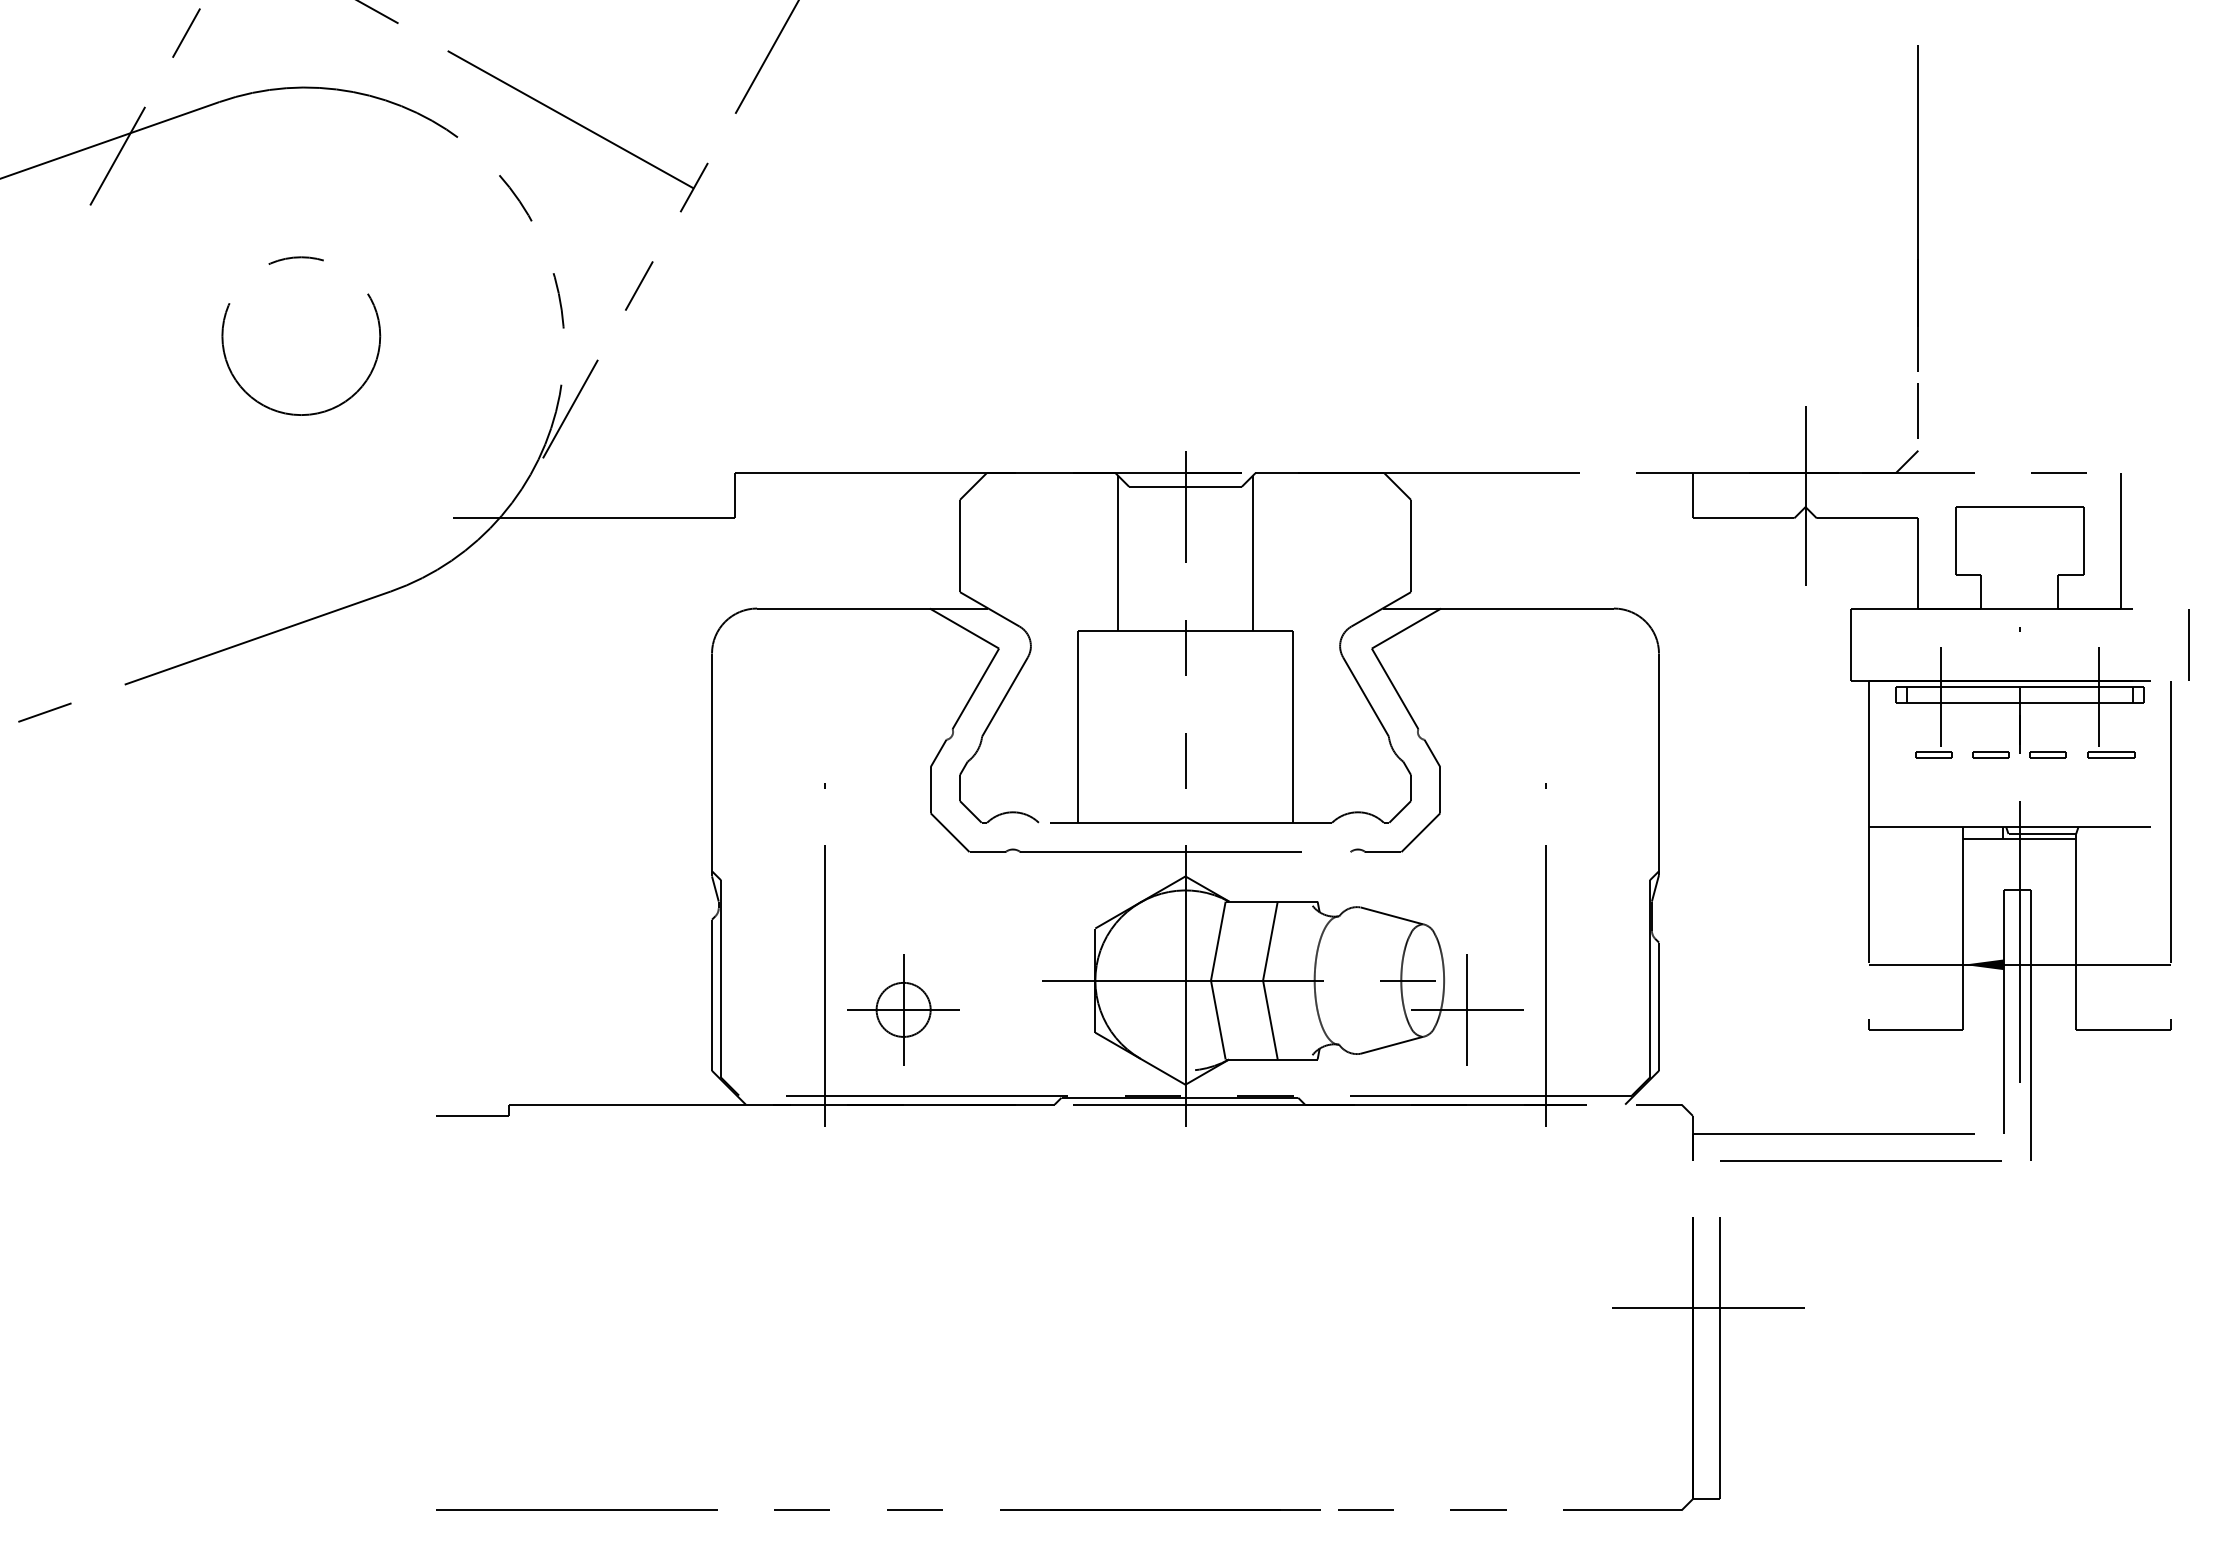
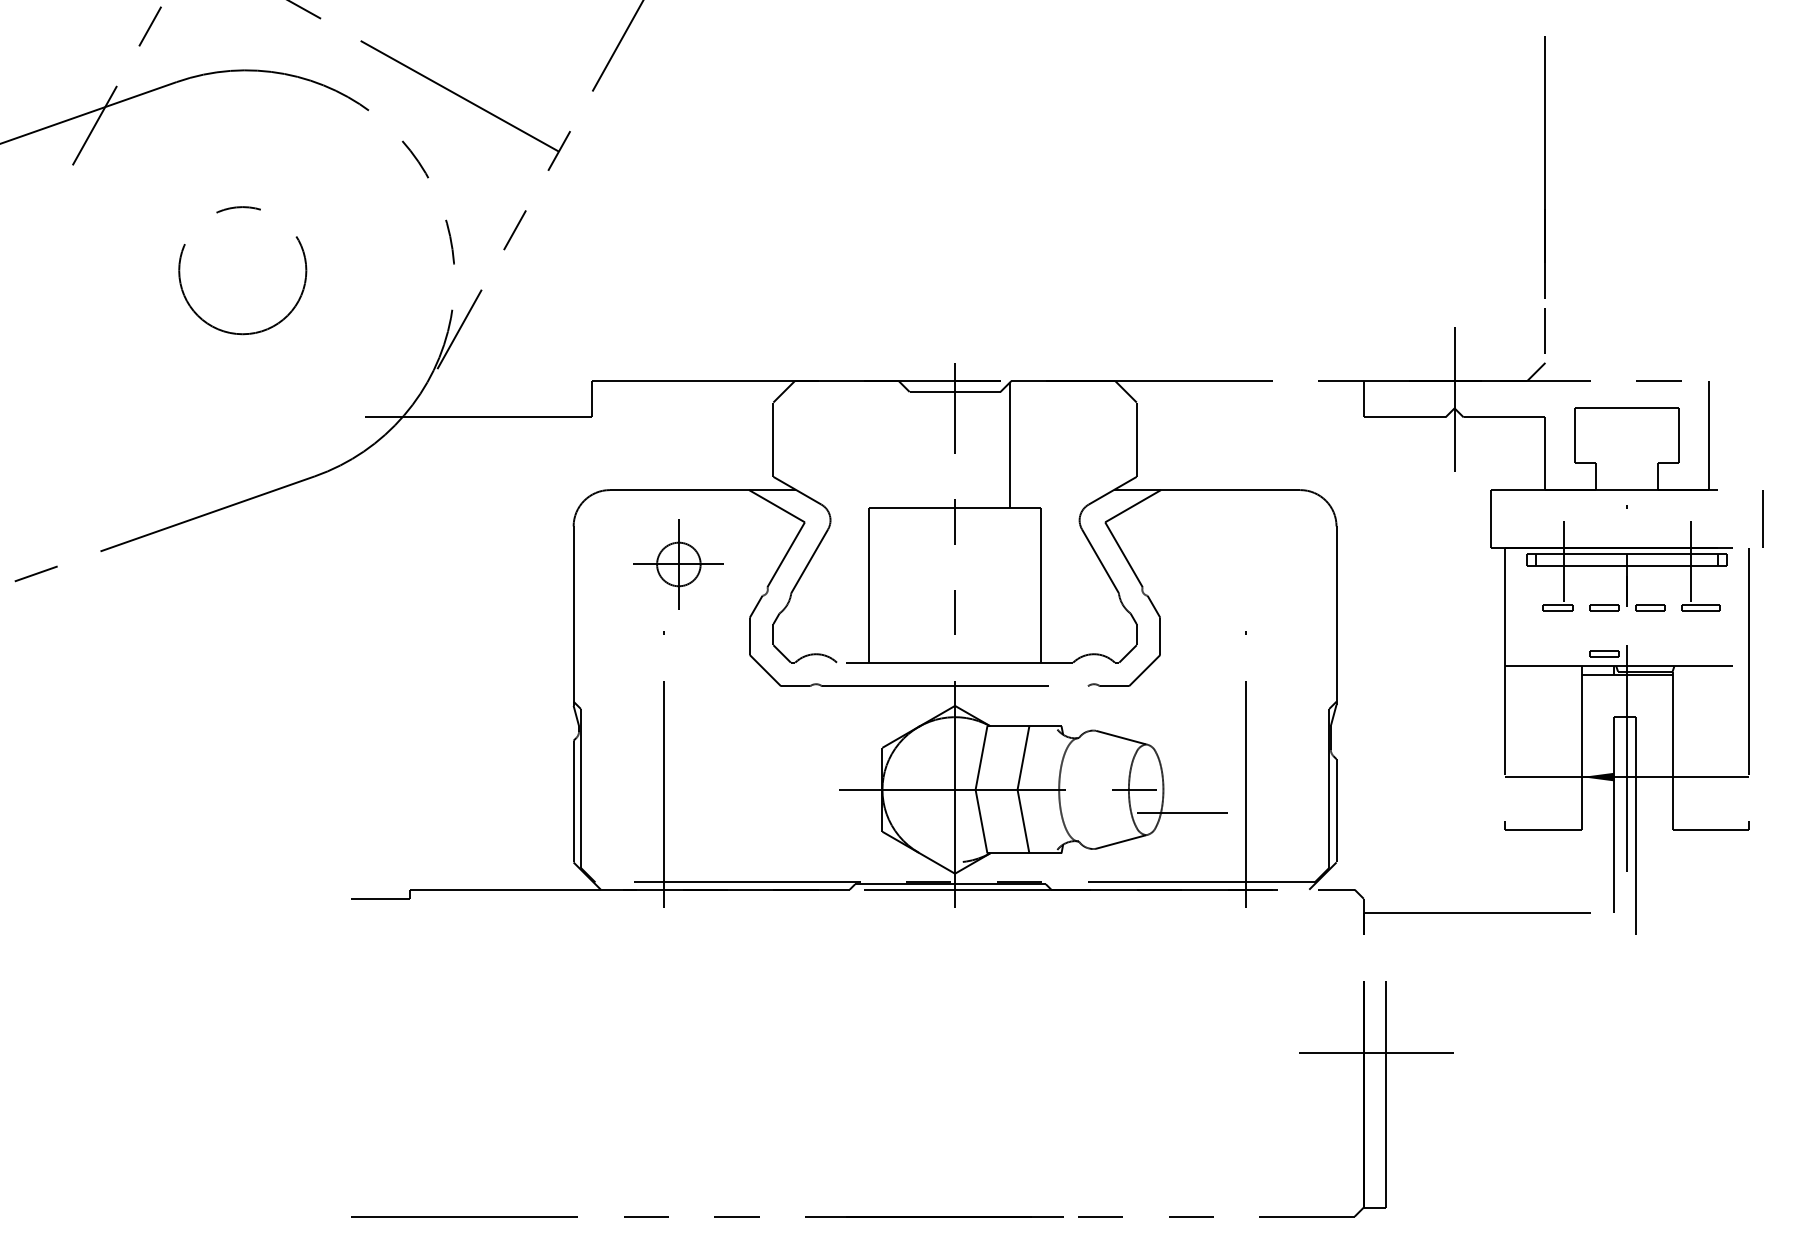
line: (1117, 553) -> (900, 445), removed
part: (1990, 811) -> (1603, 653), added
part: (903, 1009) -> (678, 564), moved
line: (1467, 1009) -> (1182, 813), removed
line: (1860, 1160) -> (1498, 934), removed

